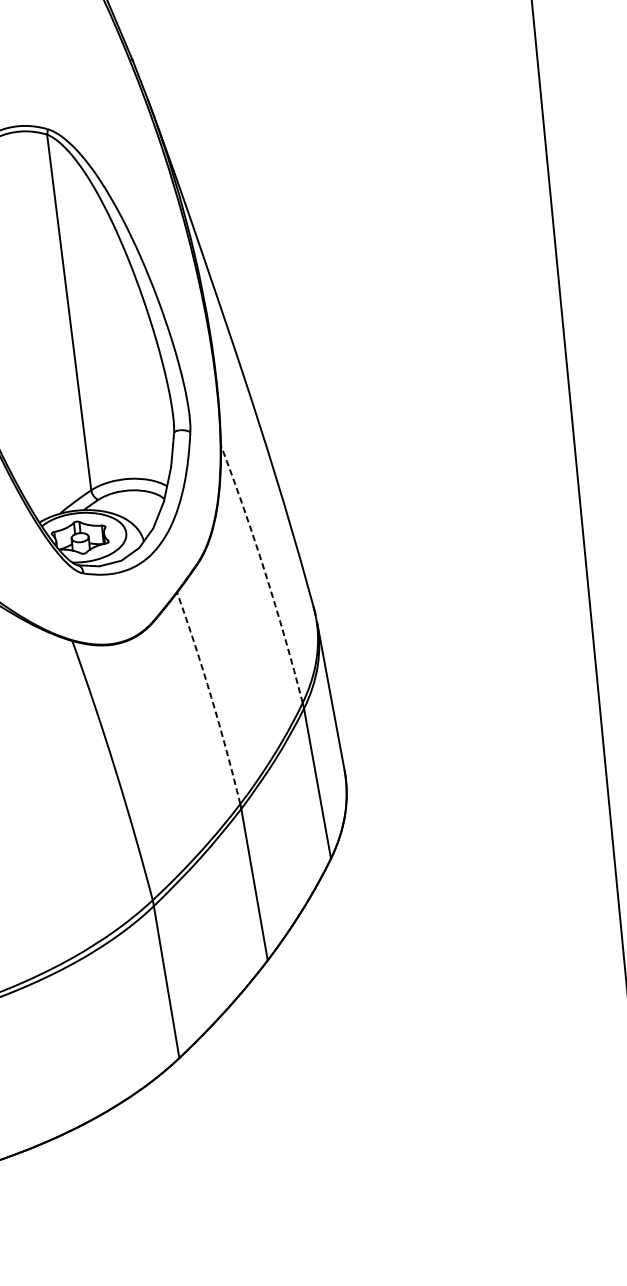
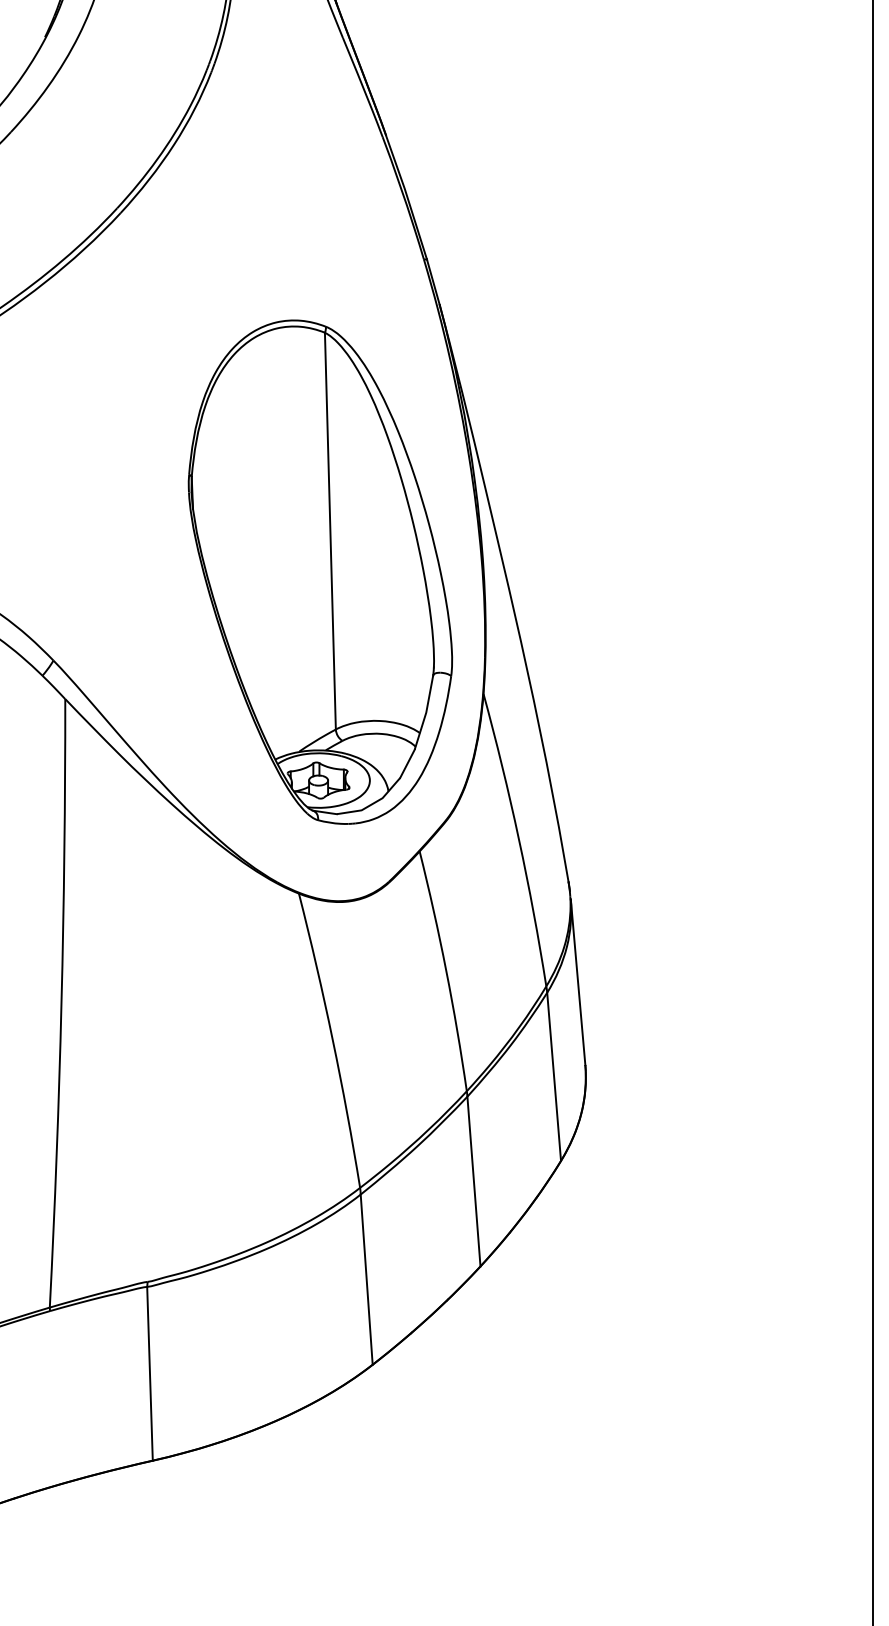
arc: (264, 573) -> (518, 839), dashed -> solid
arc: (211, 697) -> (446, 970), dashed -> solid

